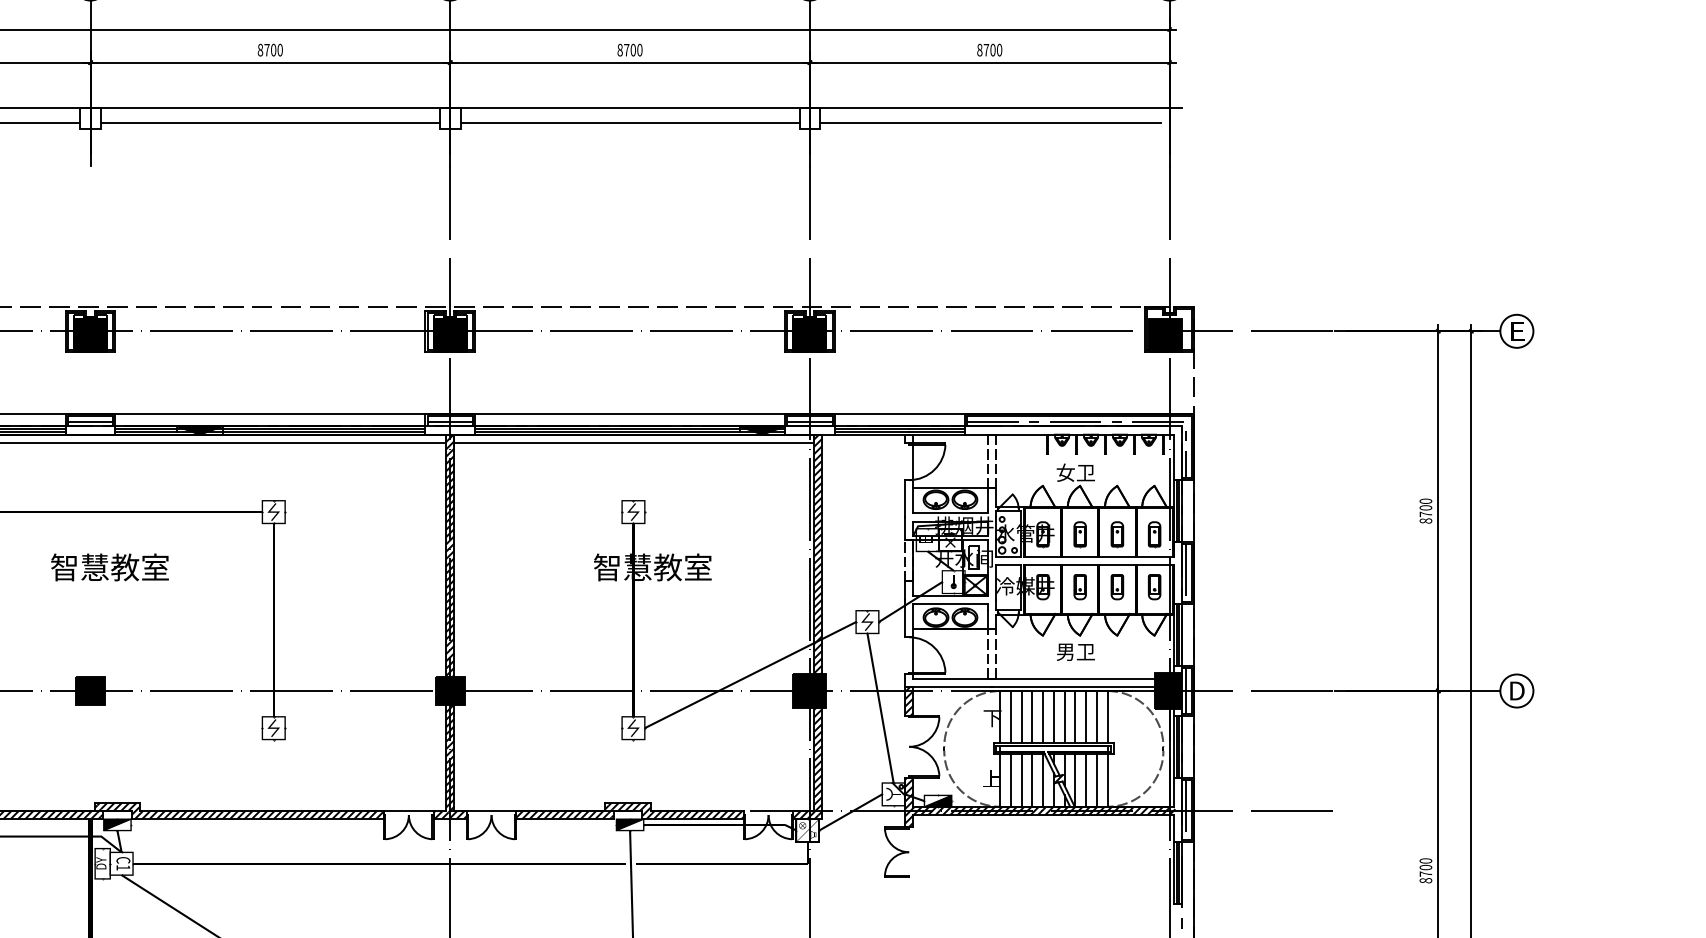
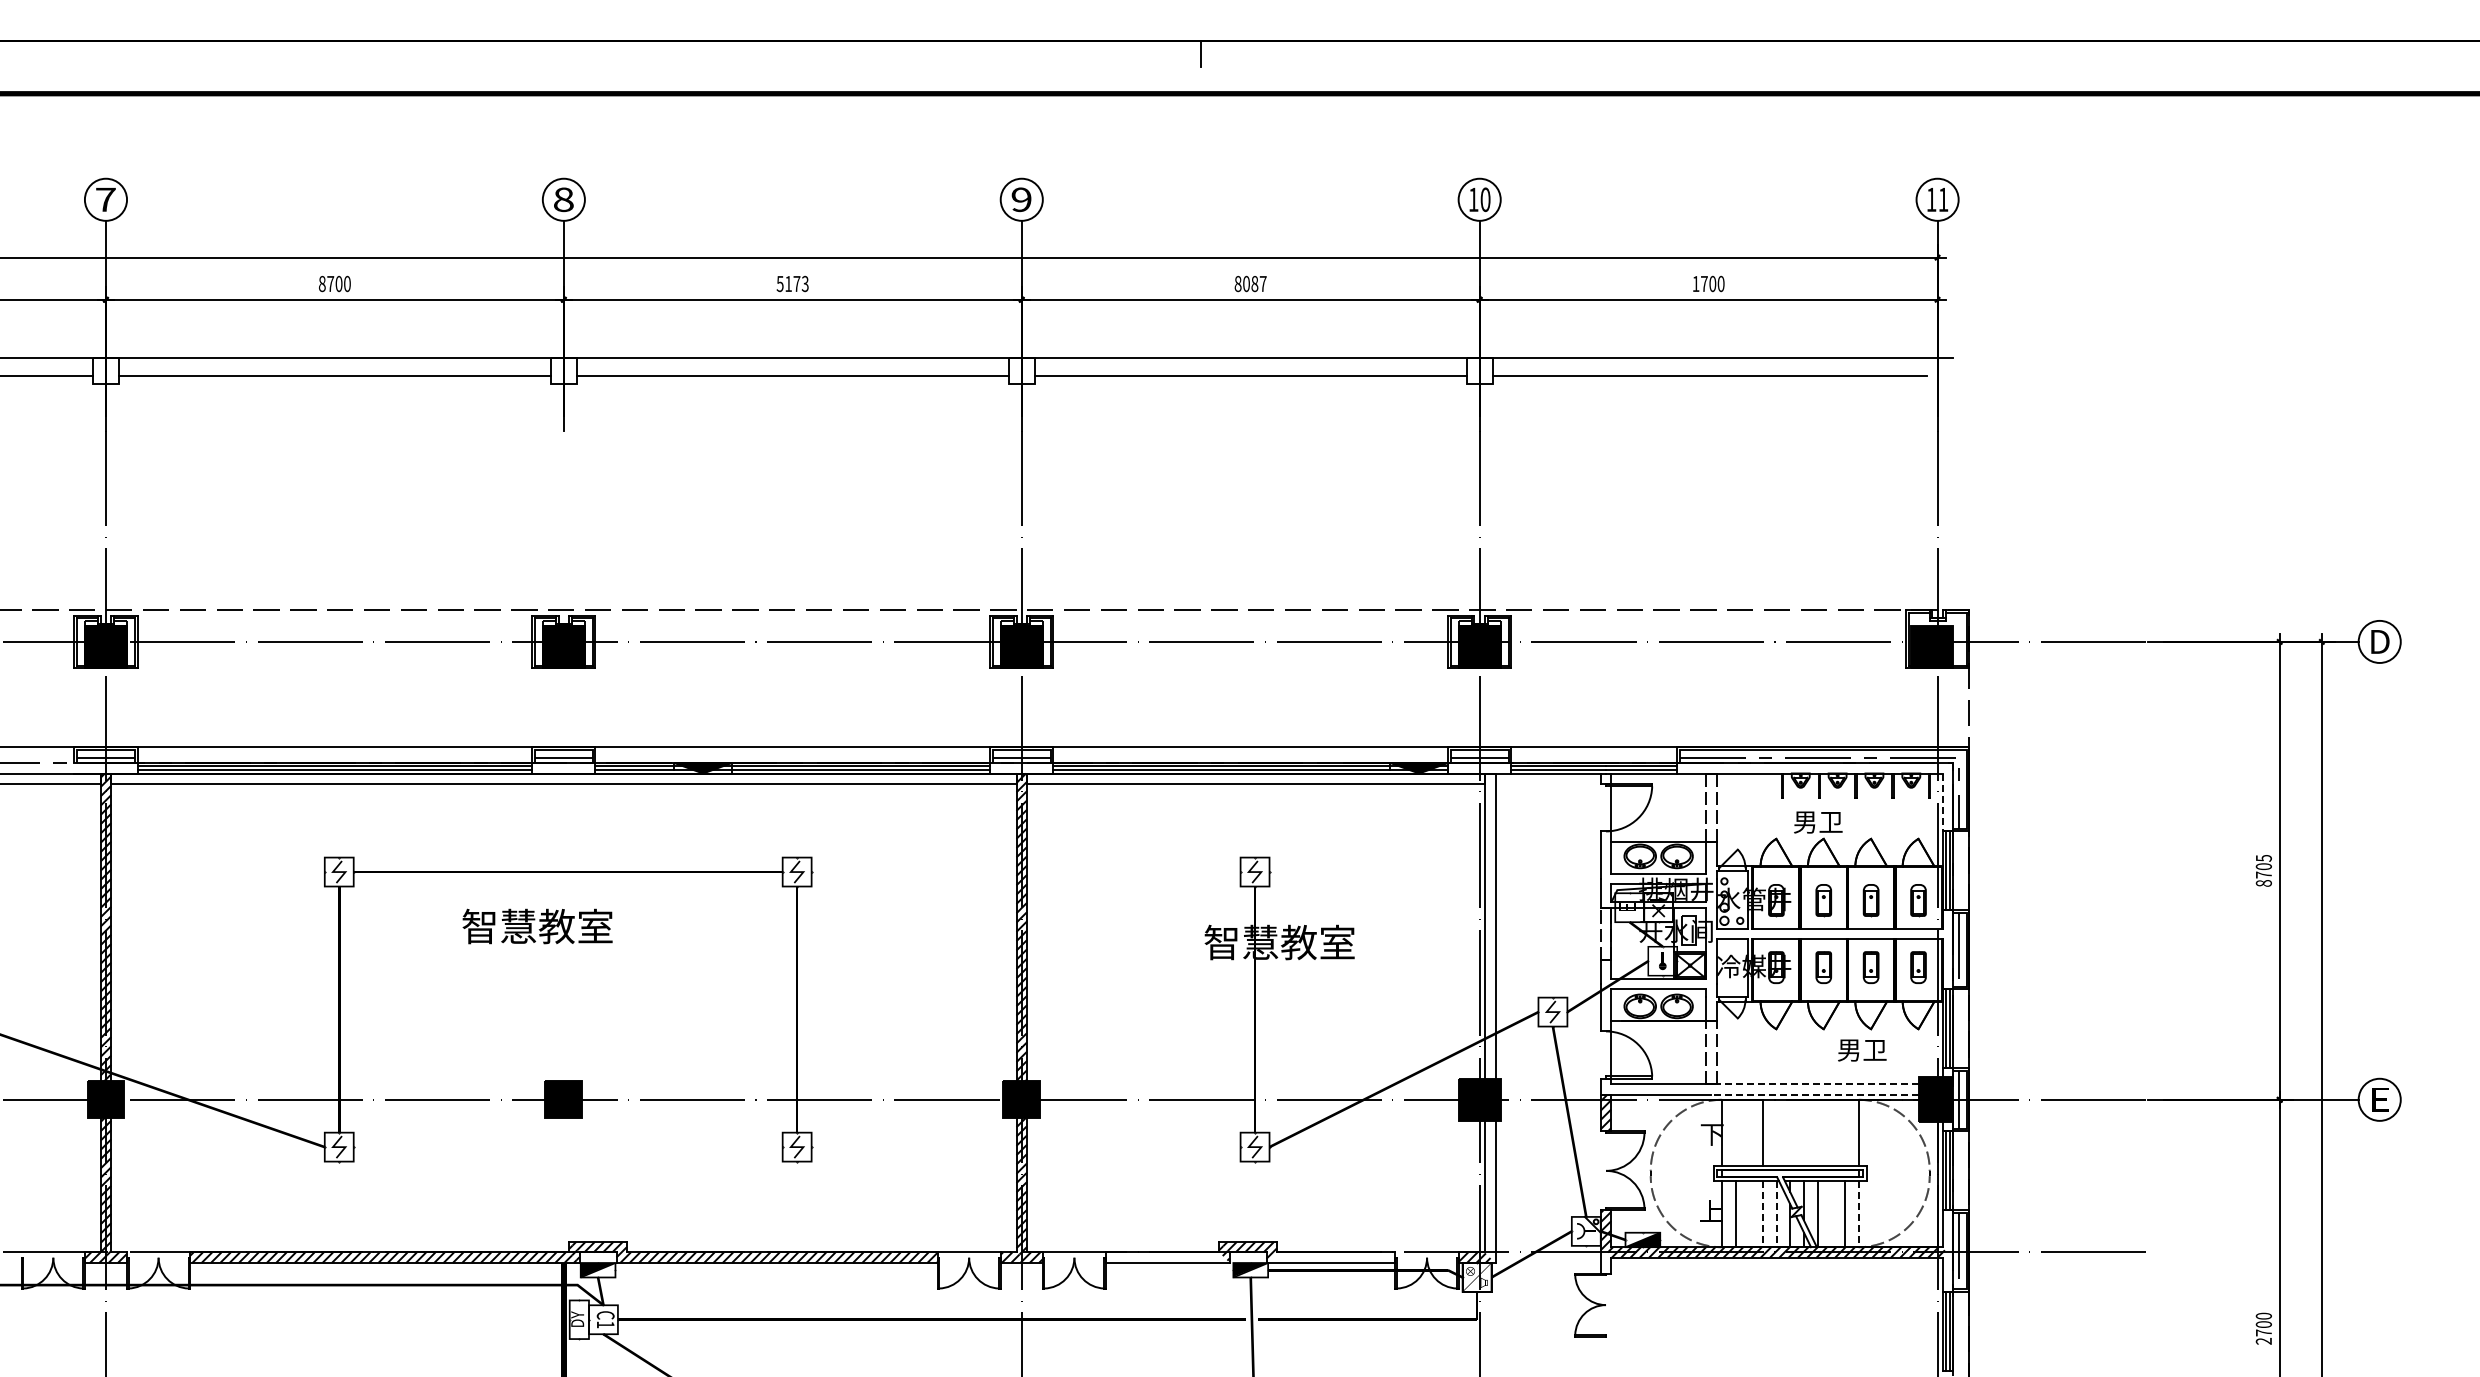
text: (270, 49) -> (792, 283), 8700 -> 5173
text: (633, 49) -> (1254, 283), 8700 -> 8087
text: (979, 50) -> (1695, 284), 8700 -> 1700
text: (1517, 331) -> (2380, 641), E -> D
line: (1173, 457) -> (1942, 802), solid -> dashed
text: (1065, 472) -> (1805, 821), 女卫 -> 男卫
text: (1425, 500) -> (2263, 857), 8700 -> 8705
hatch: (817, 556) -> (1489, 928), removed
text: (109, 567) -> (537, 926), moved
text: (1076, 652) -> (1862, 1050), moved
line: (1075, 678) -> (1817, 1084), solid -> dashed
line: (1073, 686) -> (1815, 1094), solid -> dashed
text: (1517, 690) -> (2380, 1099), D -> E
line: (1010, 716) -> (1735, 1132), removed
line: (1021, 716) -> (1749, 1132), removed
line: (1043, 716) -> (1776, 1132), removed
line: (1054, 716) -> (1790, 1132), removed
line: (1064, 716) -> (1803, 1132), removed
line: (1075, 716) -> (1817, 1132), removed
line: (1086, 716) -> (1831, 1132), removed
line: (1096, 716) -> (1844, 1132), removed
hatch: (817, 760) -> (1489, 1188), removed
line: (1021, 780) -> (1749, 1213), removed
line: (1086, 780) -> (1831, 1213), removed
line: (1032, 781) -> (1762, 1214), solid -> dashed
line: (1043, 781) -> (1776, 1214), solid -> dashed
line: (1107, 781) -> (1858, 1214), solid -> dashed
hatch: (563, 814) -> (1166, 1257), removed
hatch: (695, 814) -> (1333, 1257), removed
hatch: (908, 818) -> (1605, 1262), removed
text: (1425, 880) -> (2263, 1340), 8700 -> 2700

